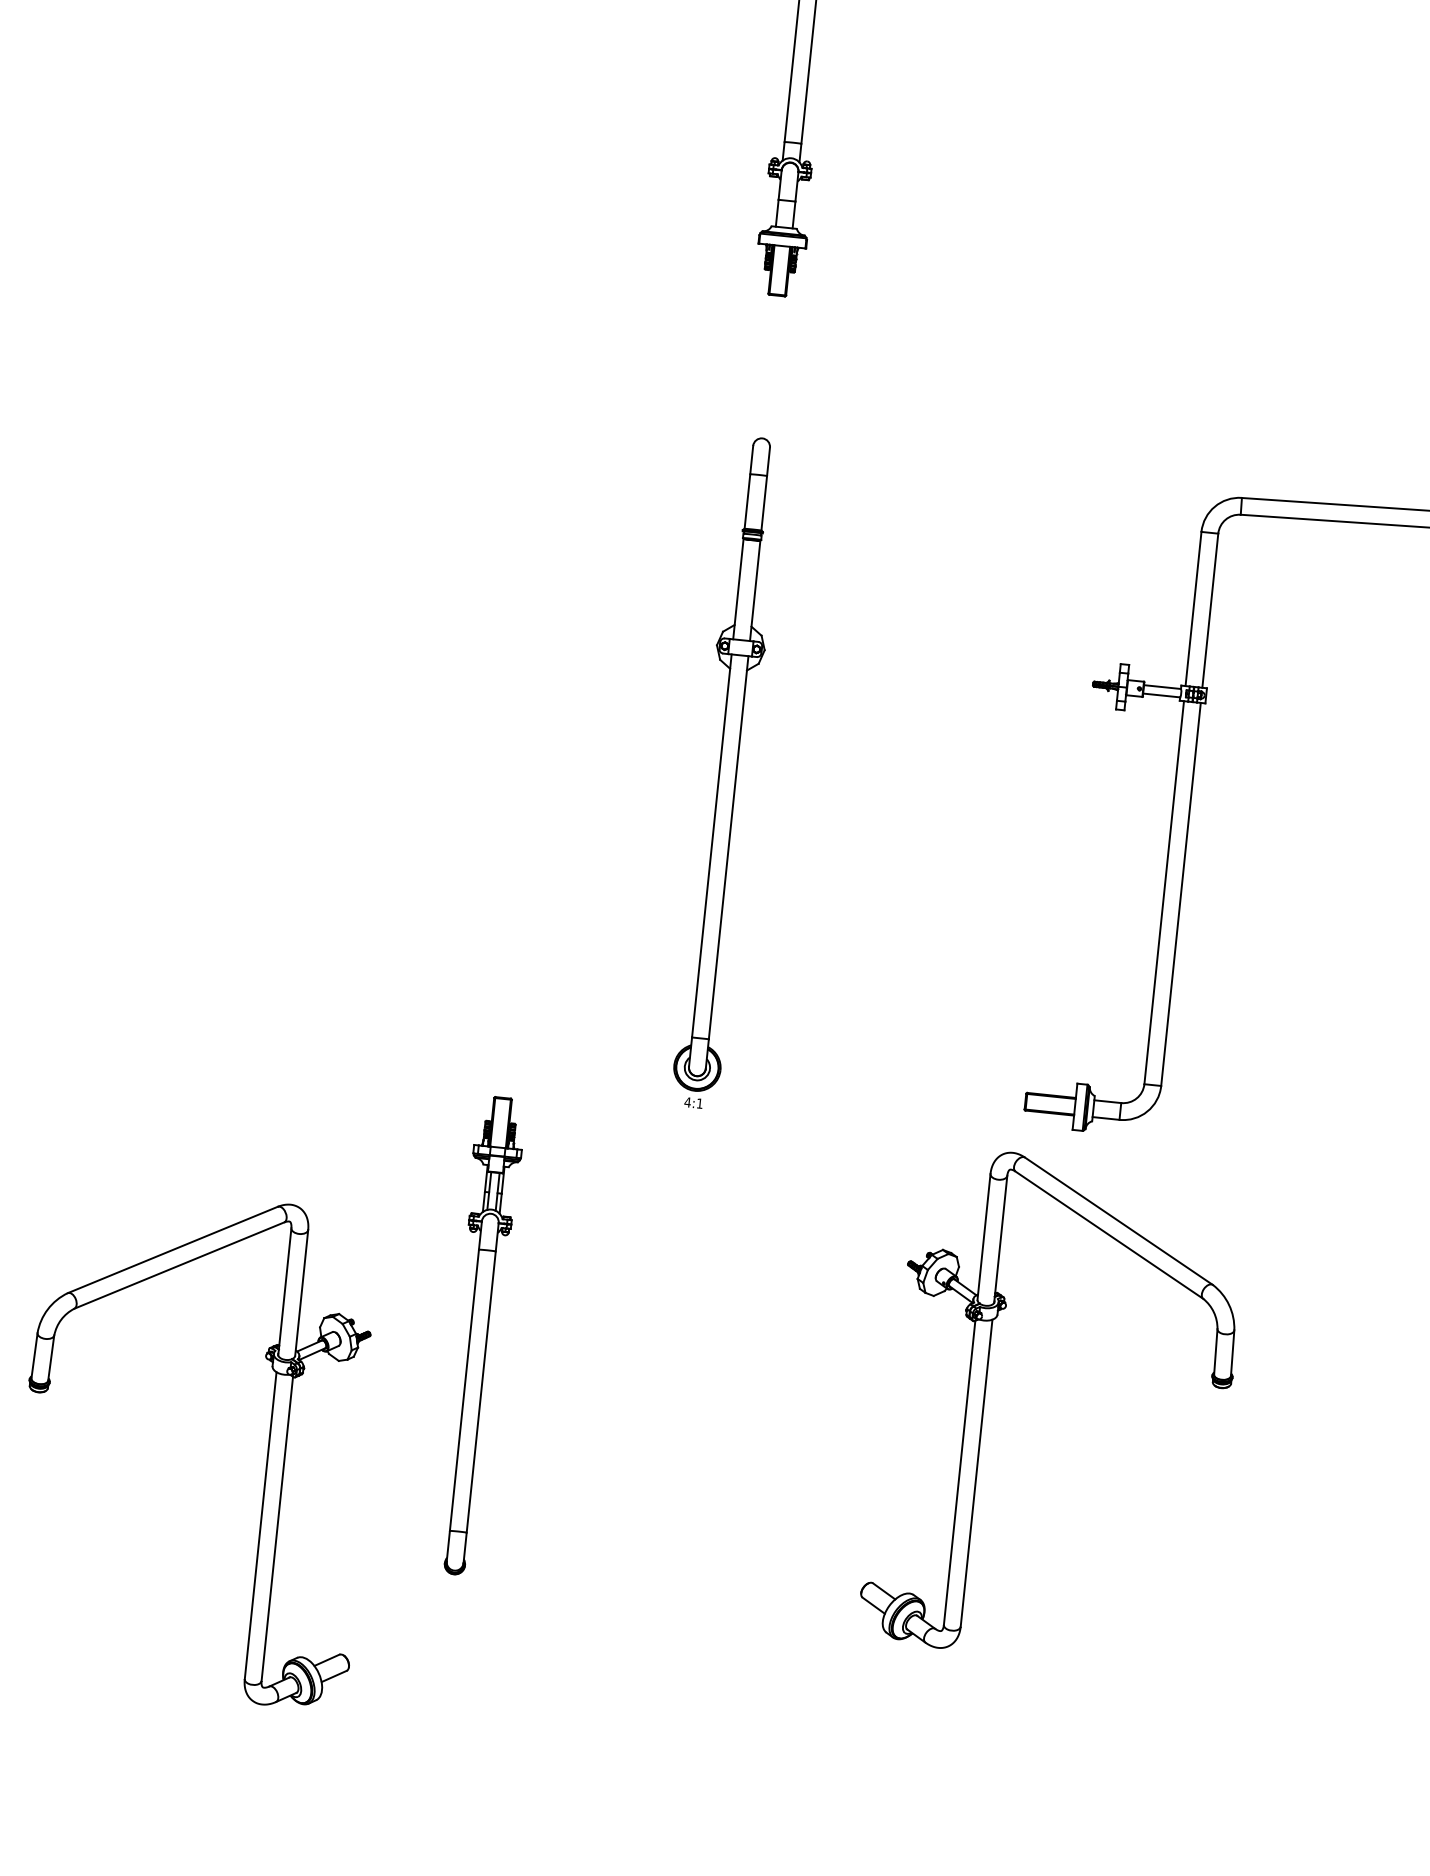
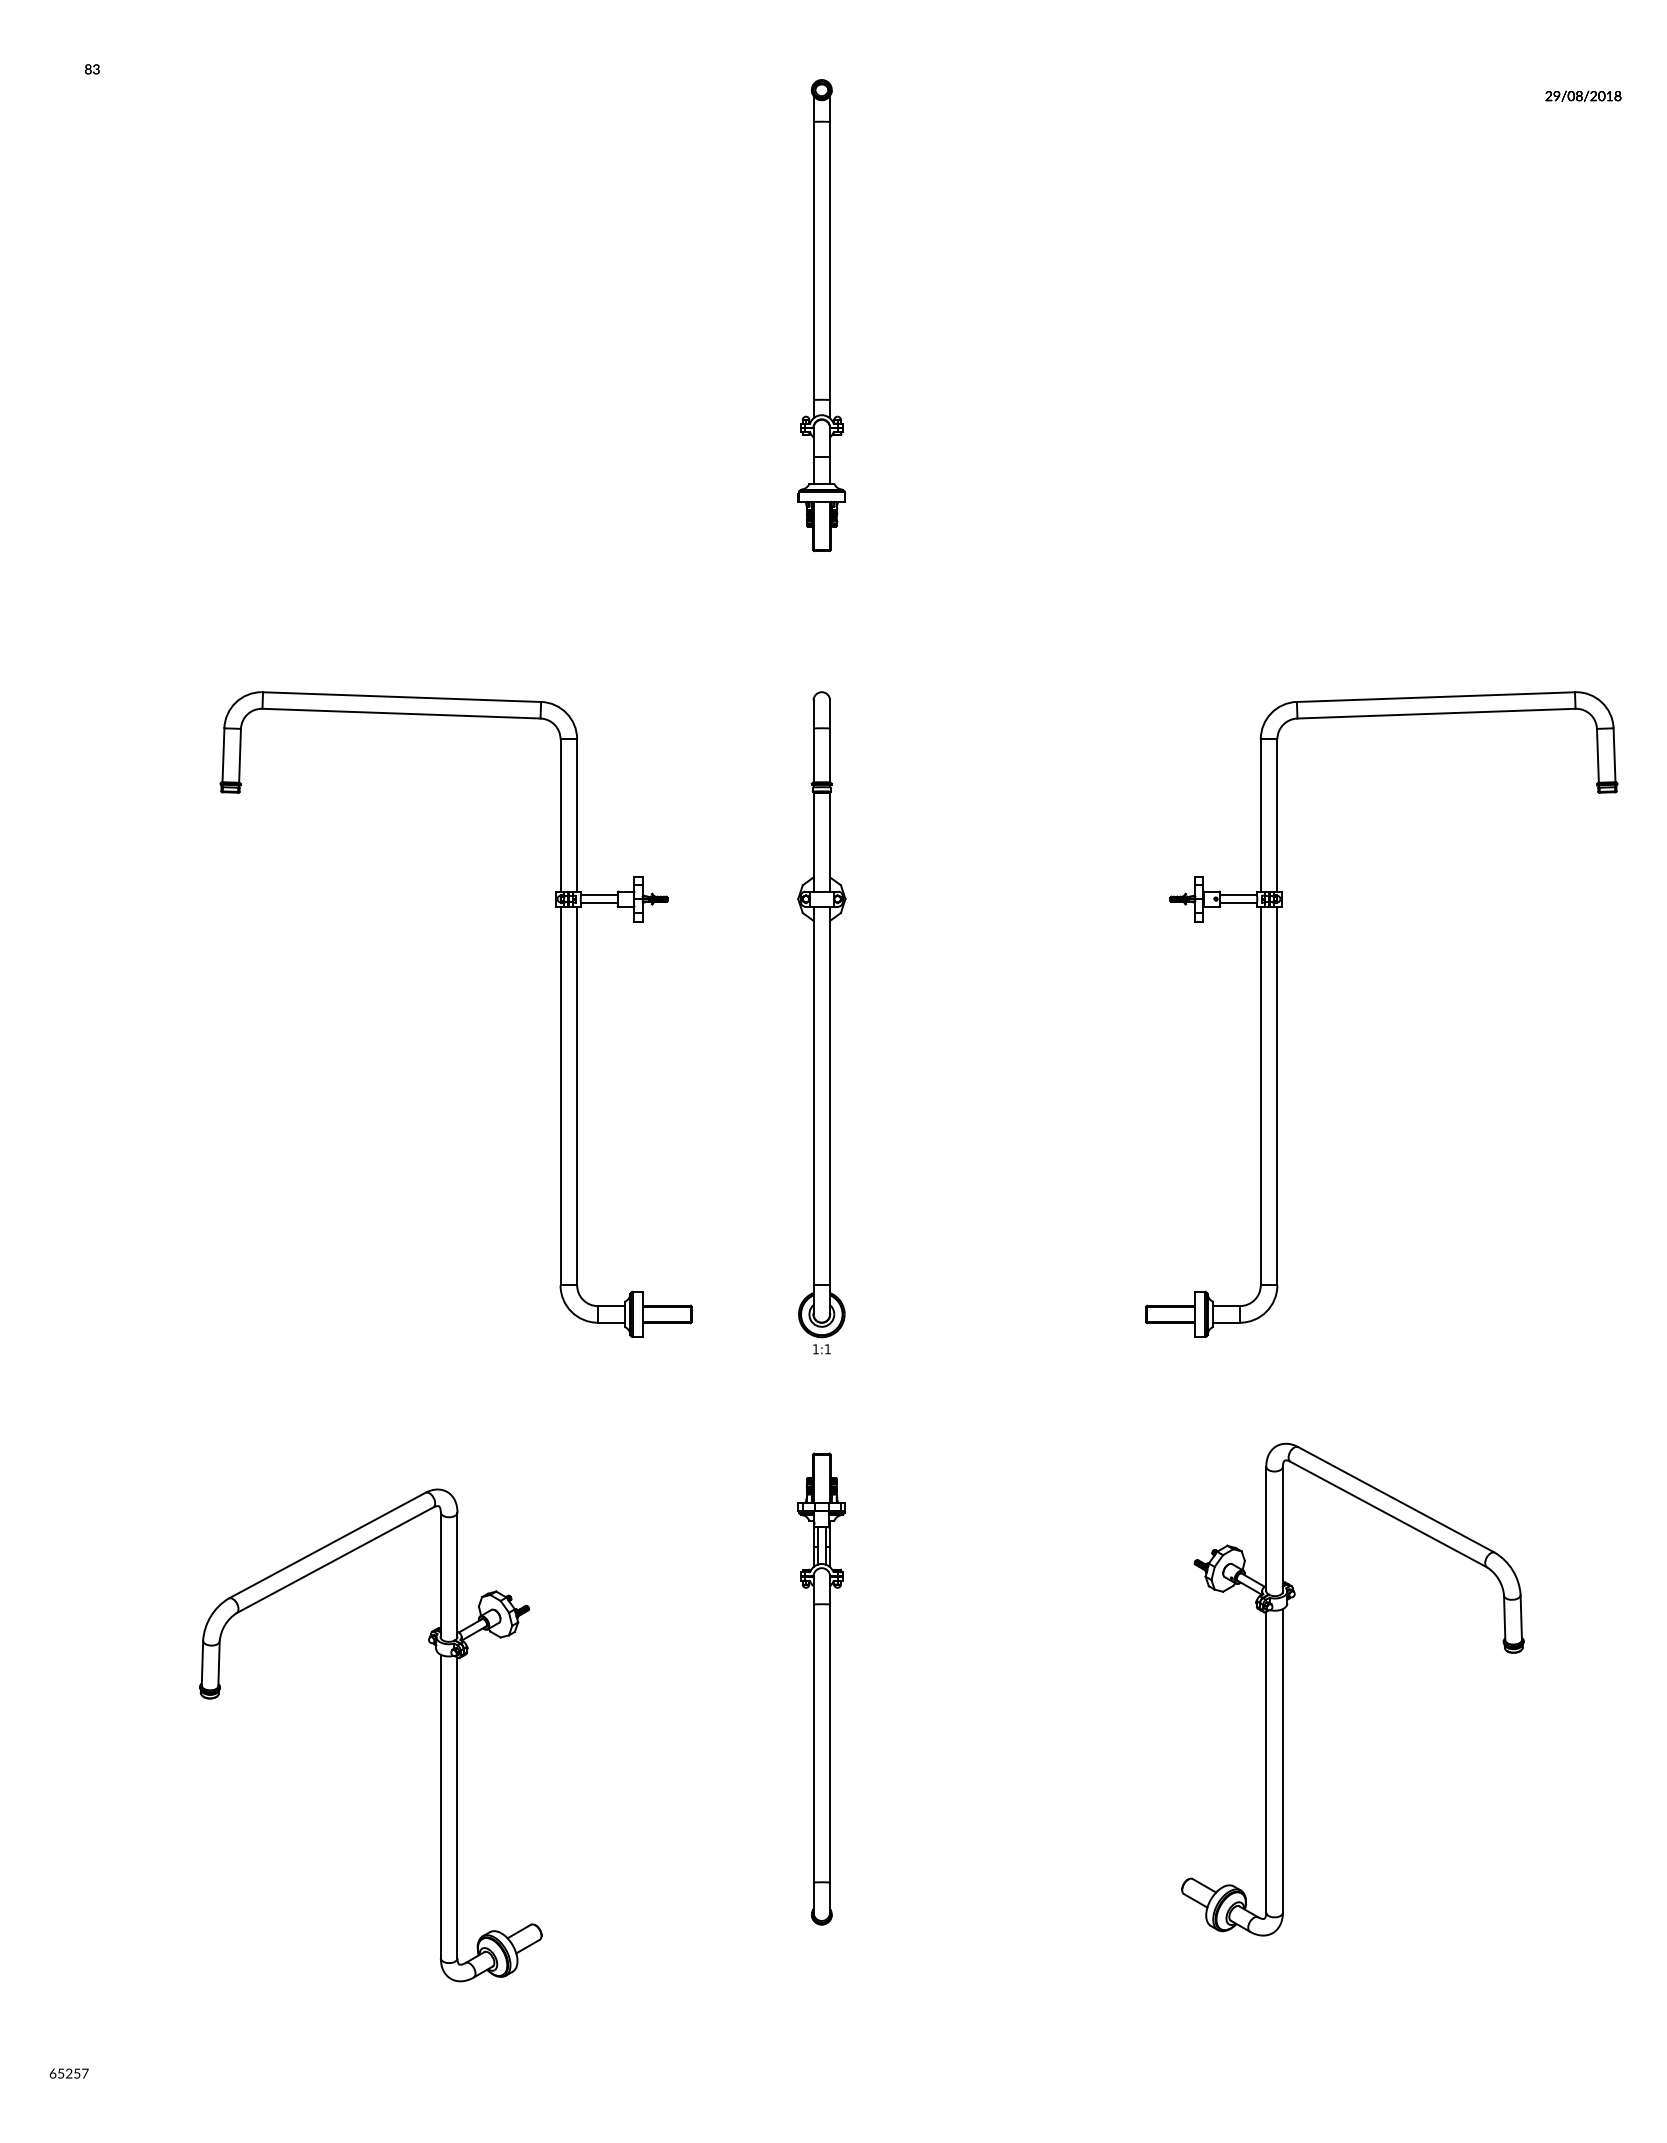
part: (464, 737) -> (560, 1014), added
text: (687, 1102) -> (815, 1349), 4:1 -> 1:1
part: (478, 1335) -> (821, 1688), moved
part: (984, 1401) -> (1283, 1689), moved

